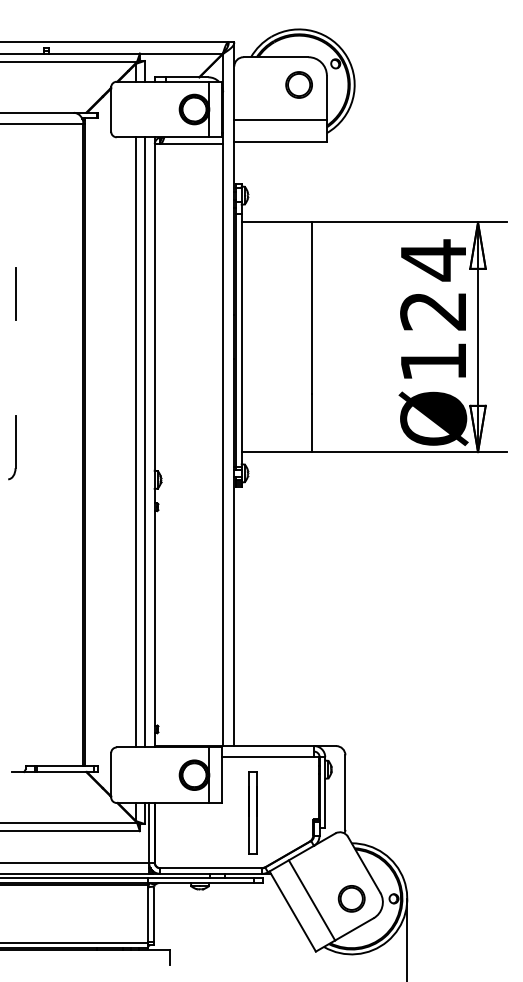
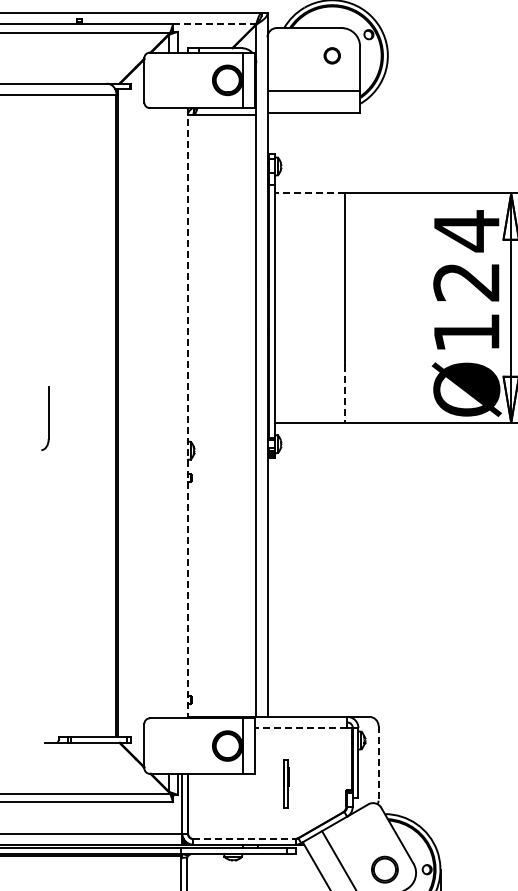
line: (181, 53) -> (214, 24), solid -> dashed
part: (298, 84) -> (331, 55), size x0.6
line: (276, 222) -> (309, 193), solid -> dashed
line: (15, 293) -> (48, 264), removed
line: (312, 423) -> (345, 394), solid -> dashed
line: (136, 442) -> (169, 413), removed
line: (144, 442) -> (177, 413), removed
line: (154, 442) -> (187, 413), solid -> dashed
line: (268, 757) -> (301, 728), solid -> dashed
line: (345, 793) -> (378, 764), solid -> dashed
part: (252, 812) -> (285, 783), size x0.6
line: (211, 868) -> (244, 839), solid -> dashed

